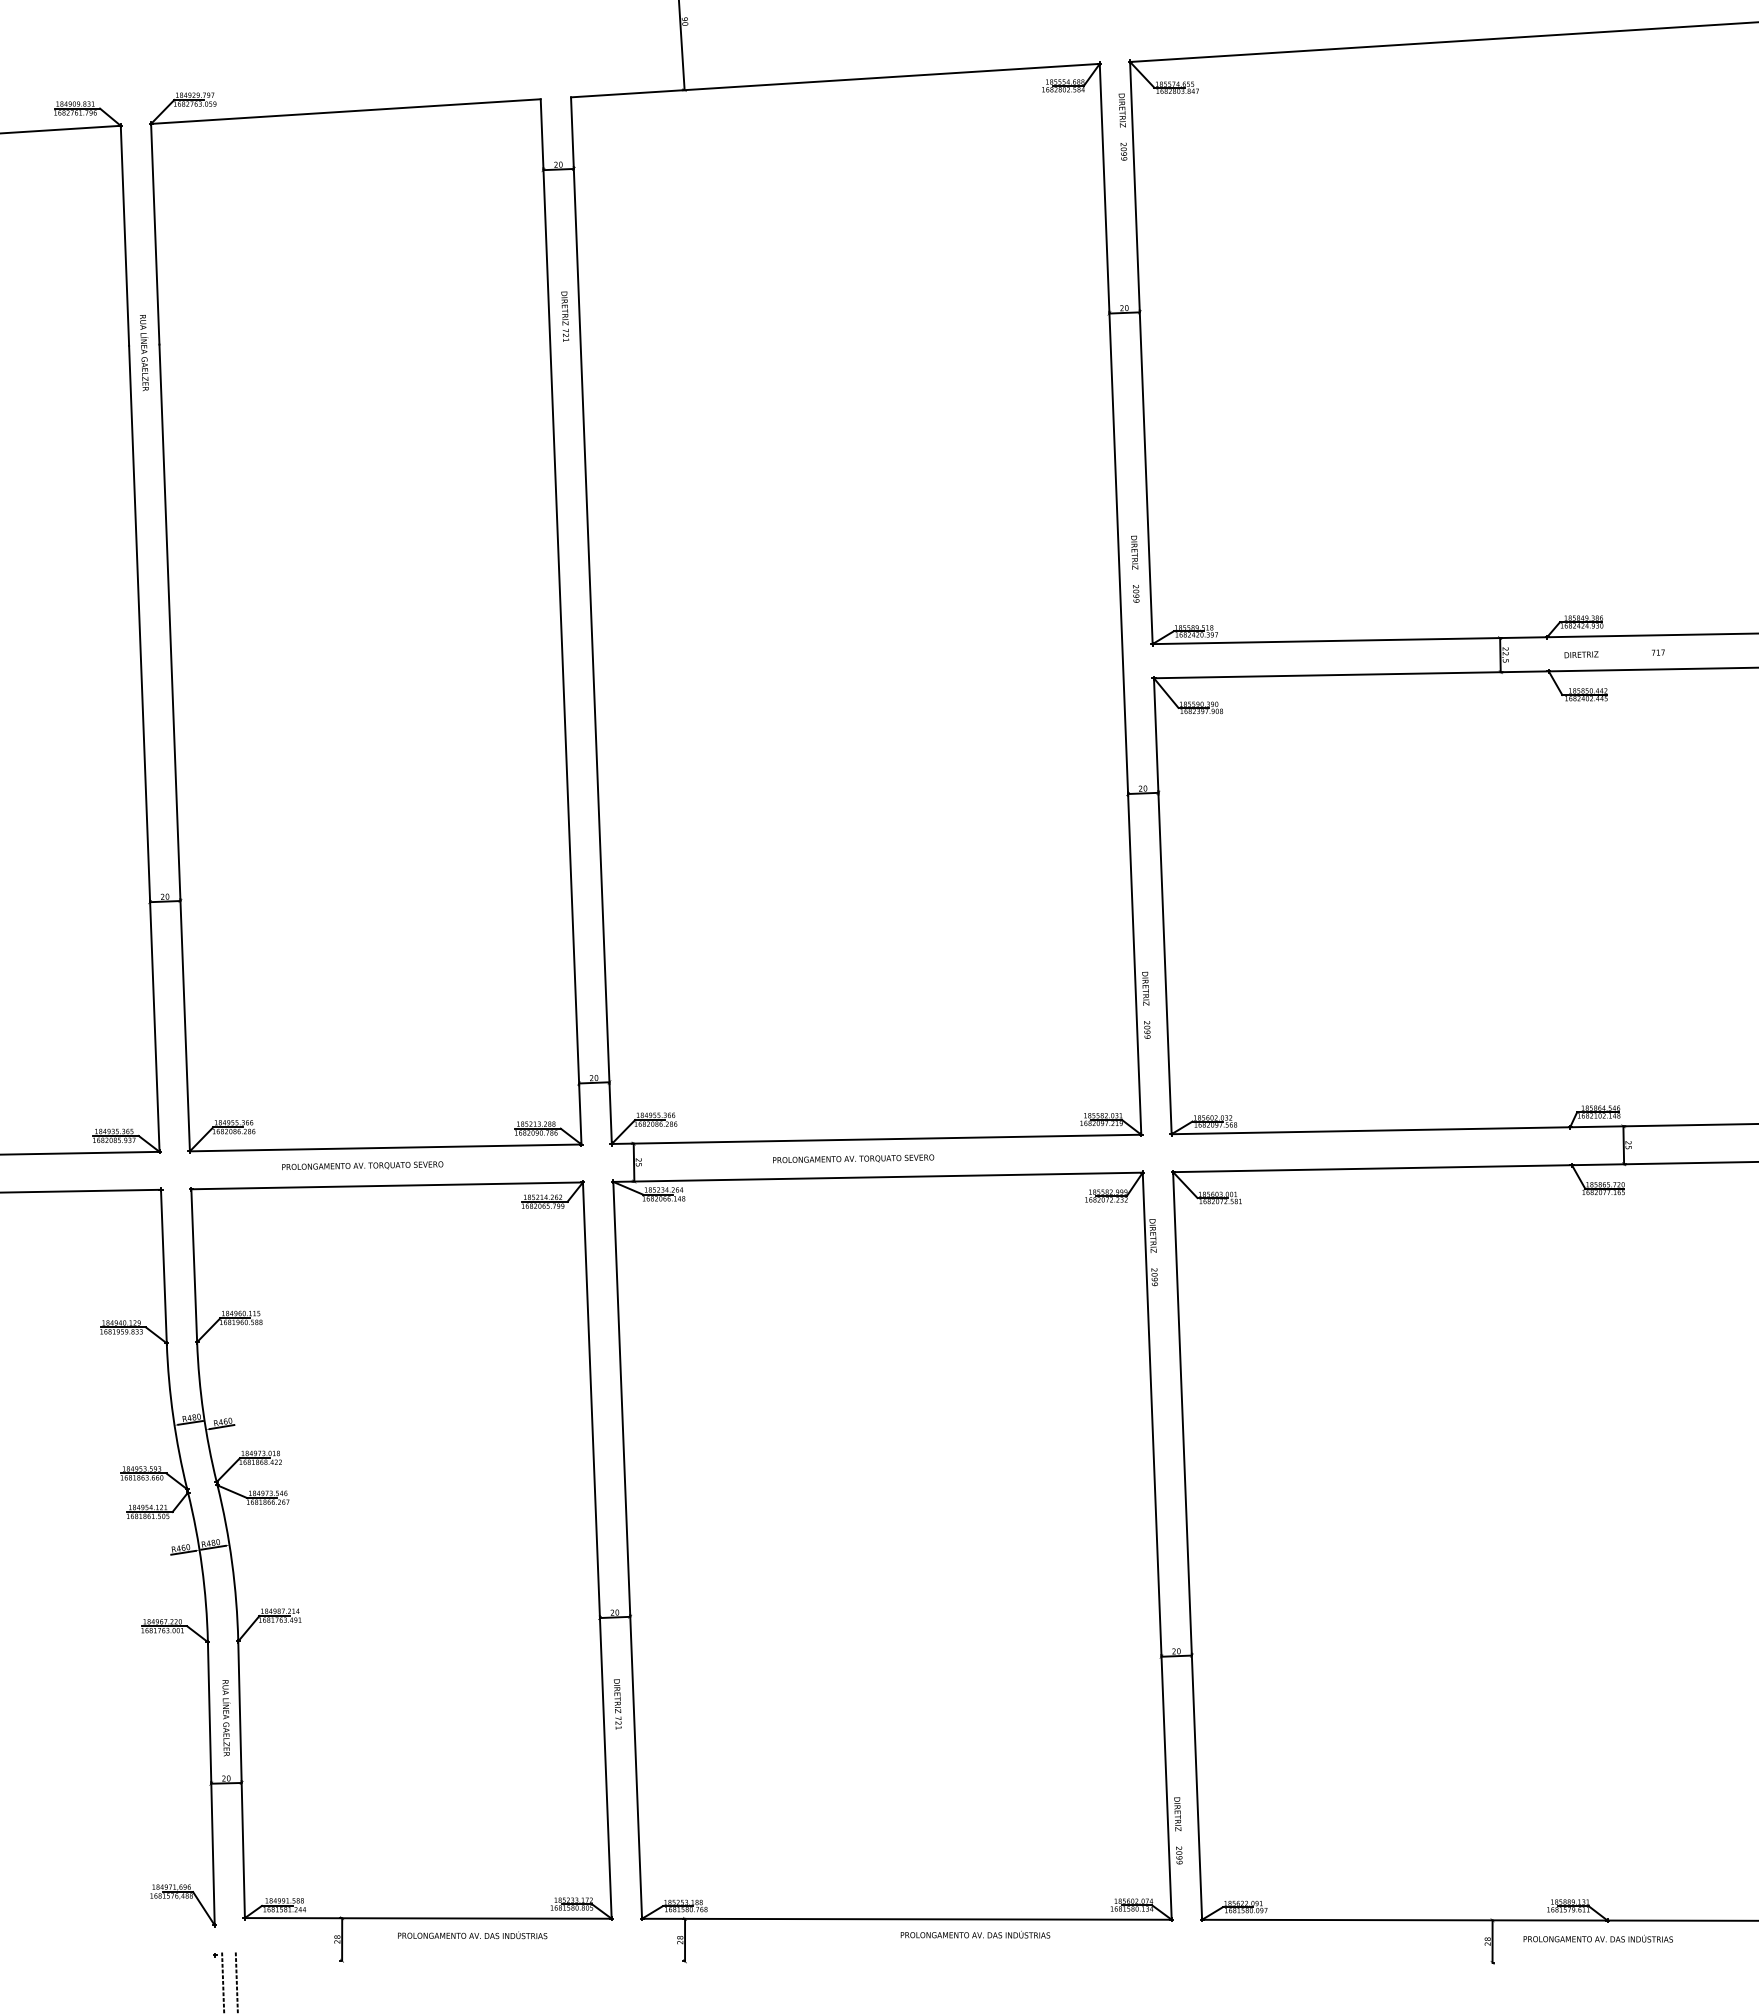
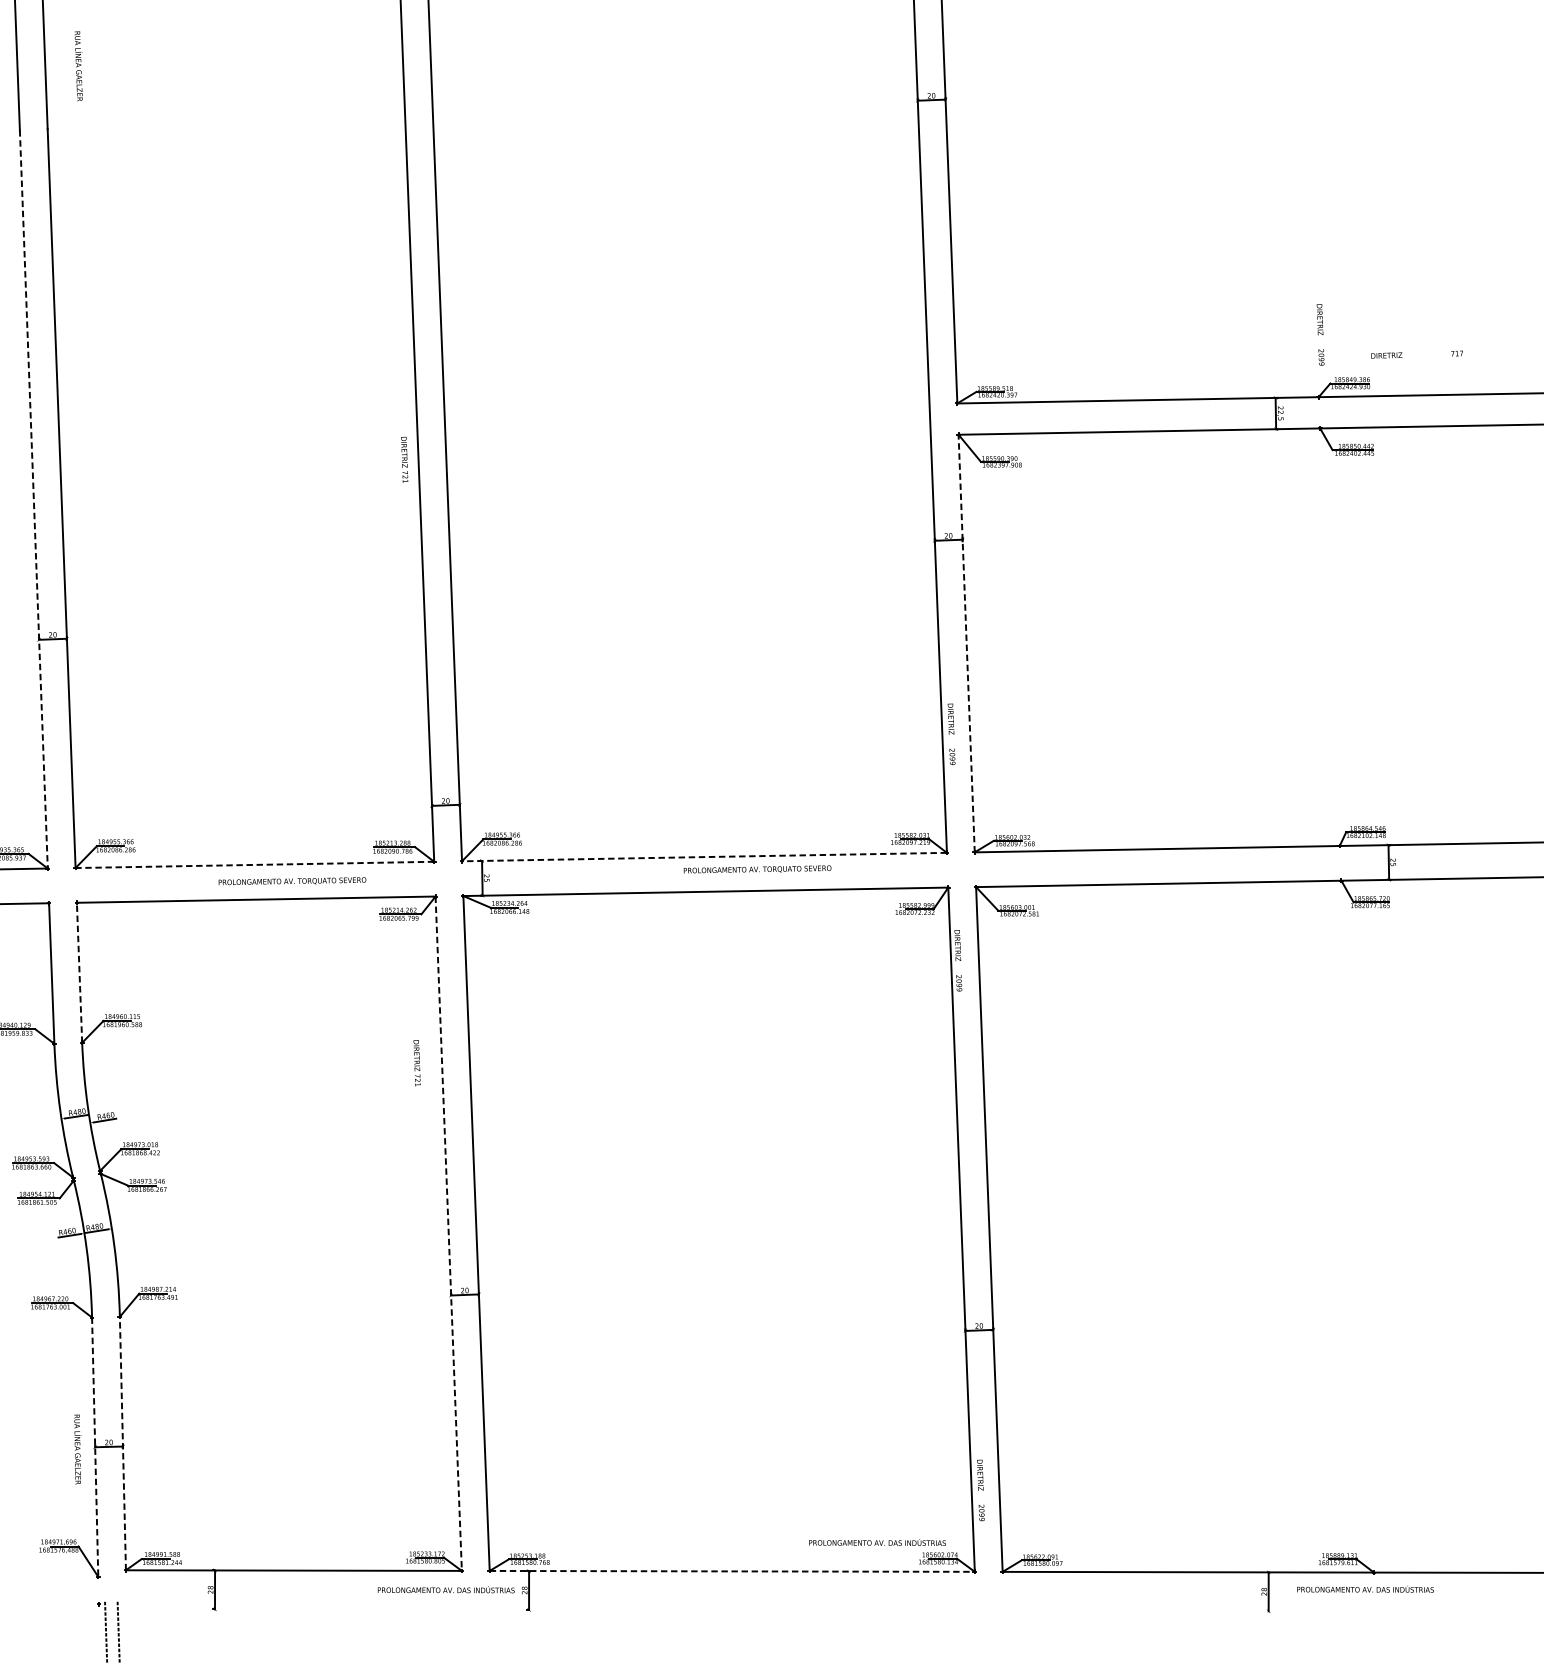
text: (565, 316) -> (404, 459), moved
text: (144, 353) -> (78, 66), moved
text: (1135, 568) -> (1320, 334), moved
text: (1614, 653) -> (1416, 354), moved
line: (144, 749) -> (33, 500), solid -> dashed
line: (1162, 905) -> (966, 642), solid -> dashed
line: (876, 1139) -> (704, 857), solid -> dashed
line: (385, 1147) -> (254, 864), solid -> dashed
text: (853, 1158) -> (757, 869), moved
text: (362, 1165) -> (292, 881), moved
line: (194, 1265) -> (79, 972), solid -> dashed
line: (597, 1551) -> (448, 1234), solid -> dashed
text: (617, 1704) -> (416, 1063), moved
text: (226, 1718) -> (77, 1449), moved
line: (241, 1779) -> (122, 1443), solid -> dashed
line: (211, 1783) -> (95, 1447), solid -> dashed
line: (906, 1919) -> (731, 1571), solid -> dashed
text: (975, 1934) -> (877, 1542), moved
text: (472, 1935) -> (446, 1589), moved

